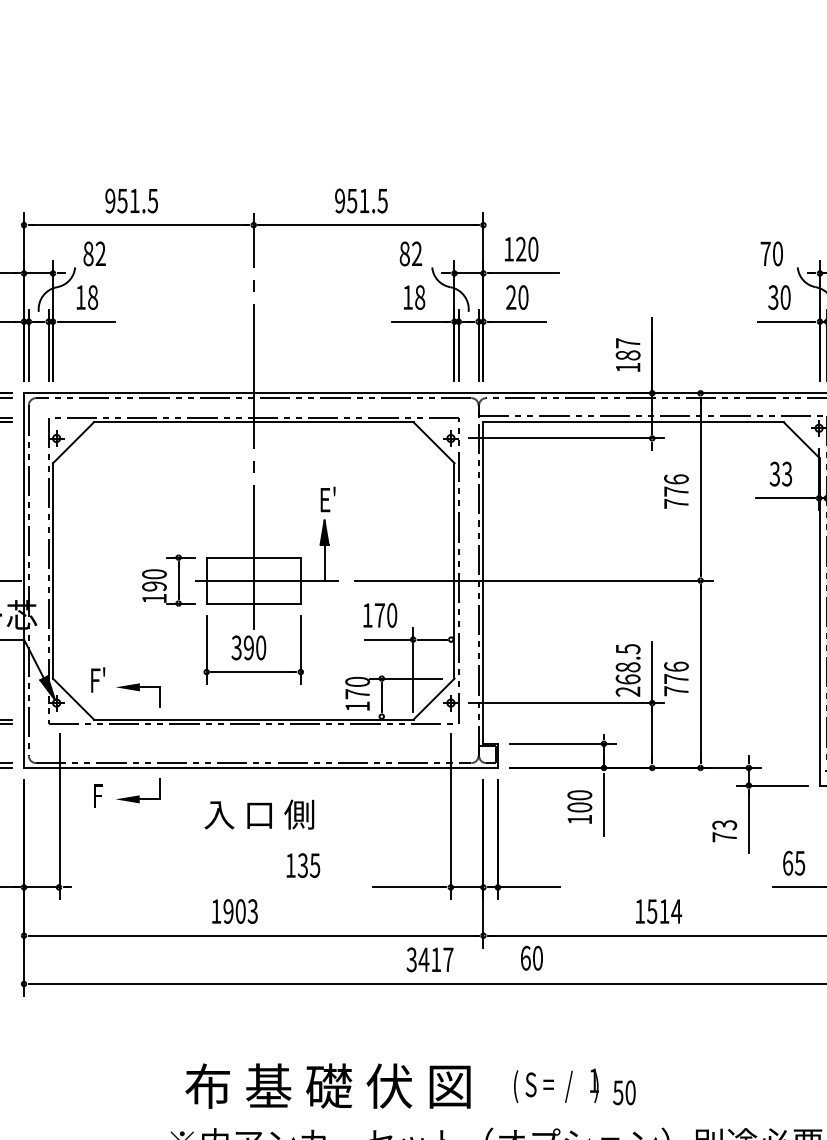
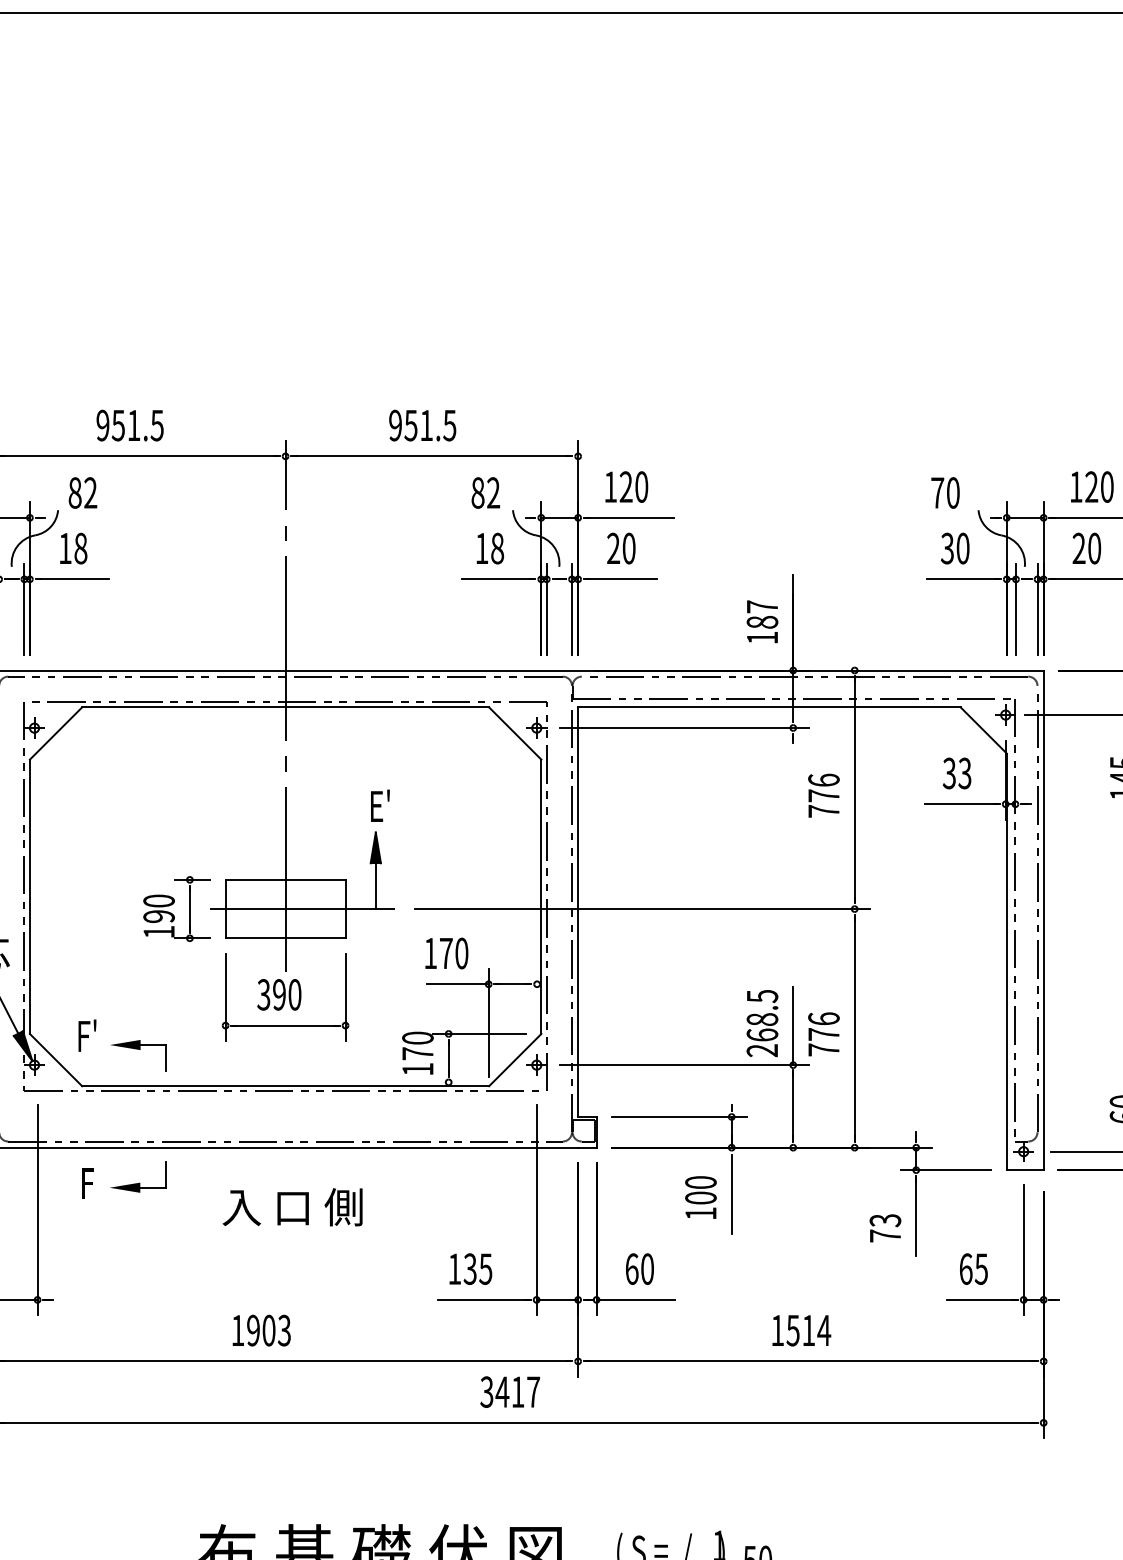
text: (303, 865) -> (470, 1268), moved
text: (531, 957) -> (639, 1268), moved

